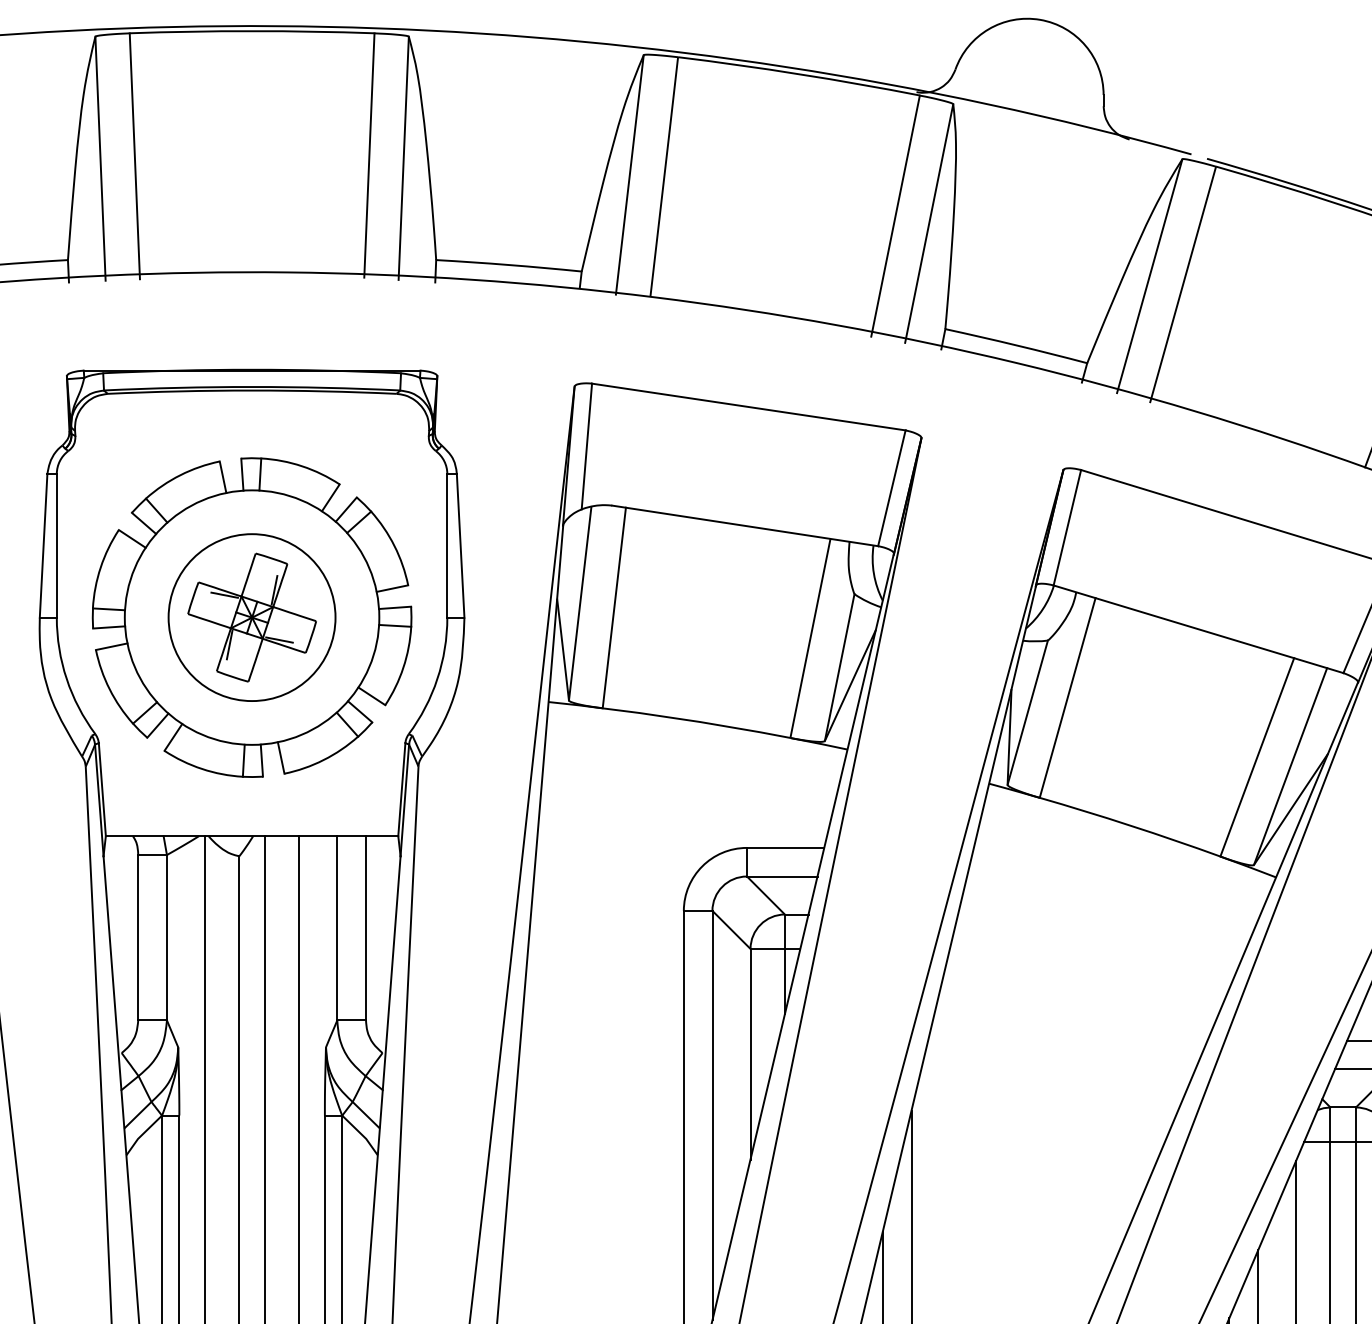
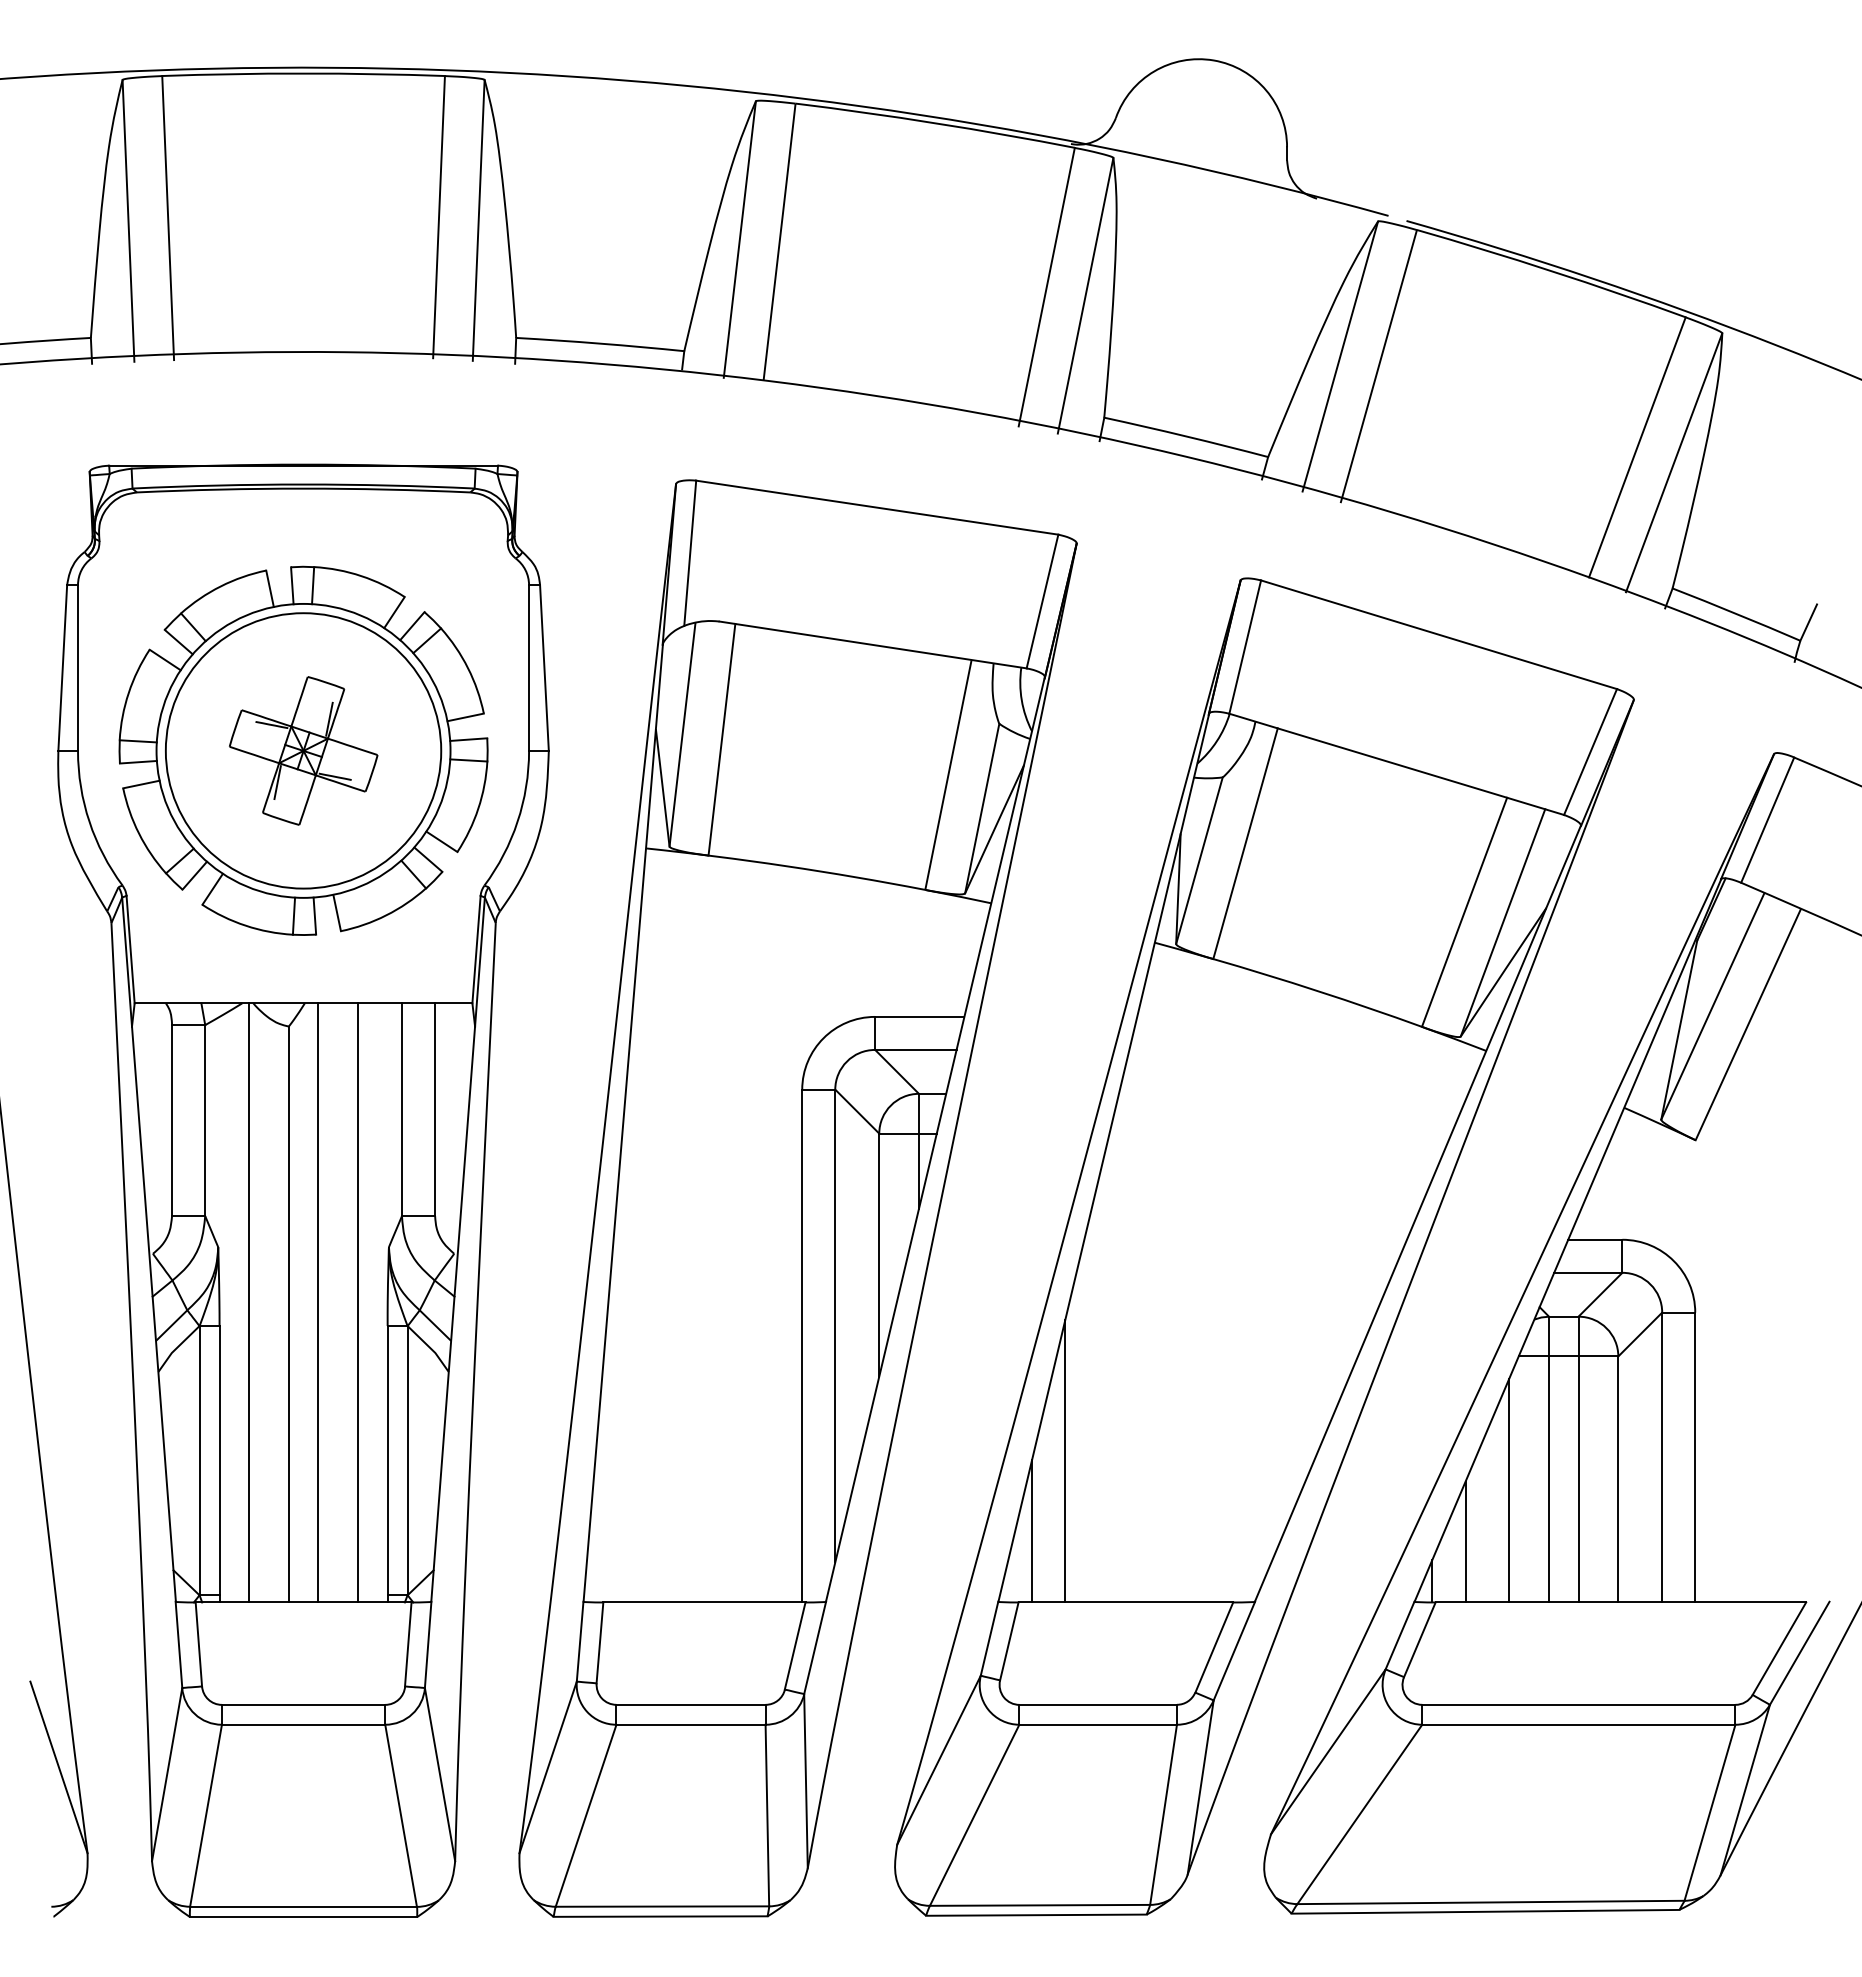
circle: (252, 617) -> (303, 750), size x1.43

